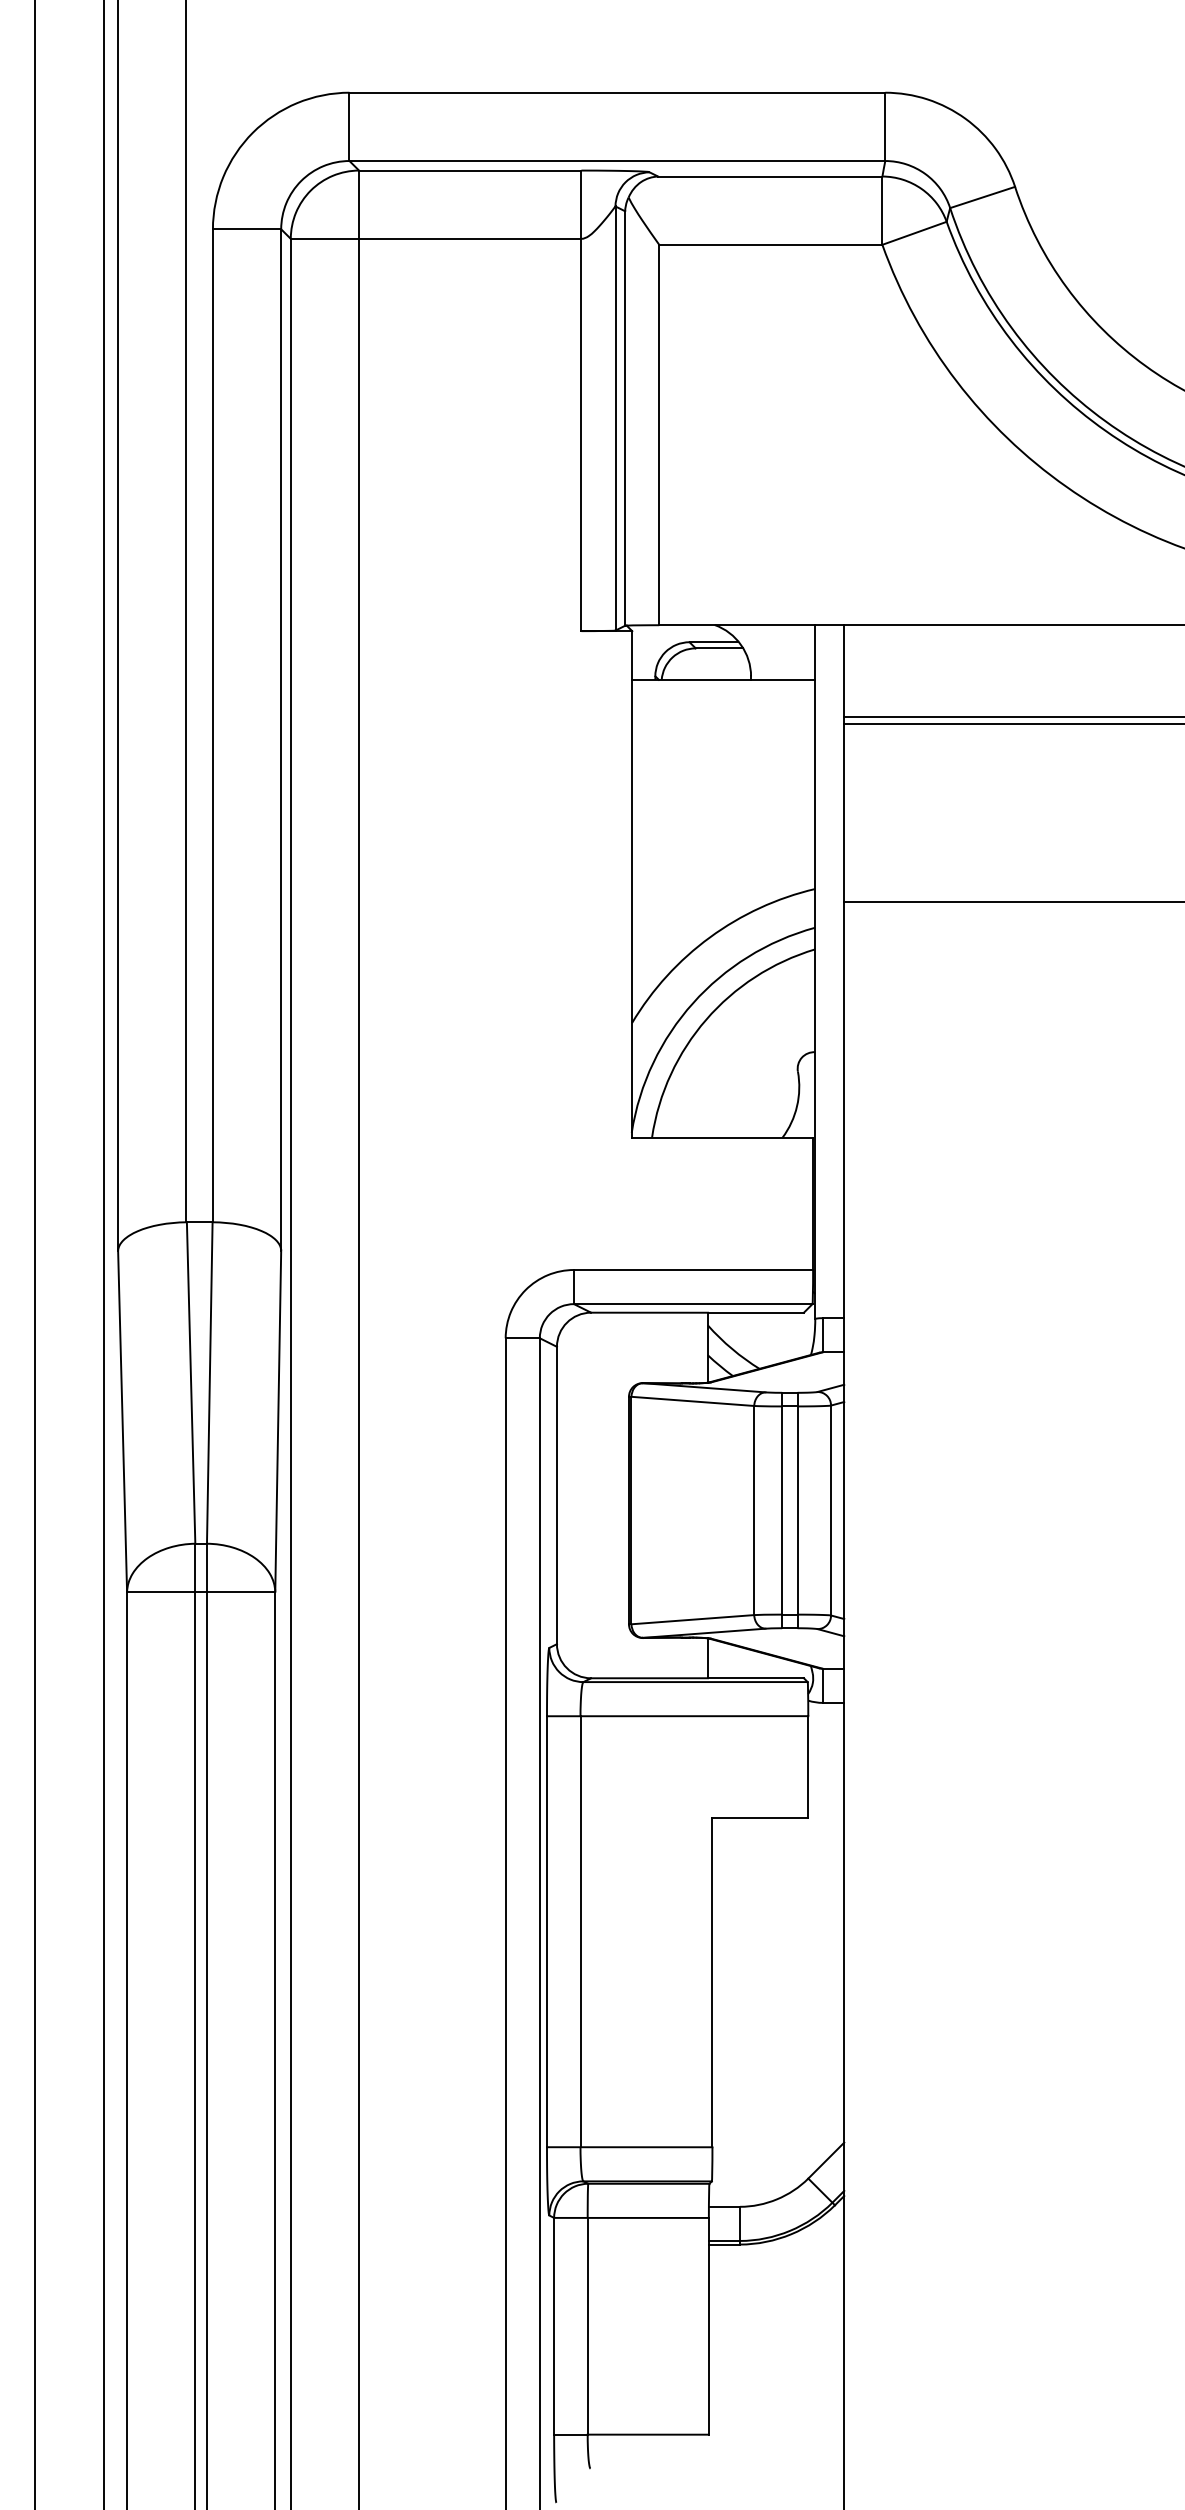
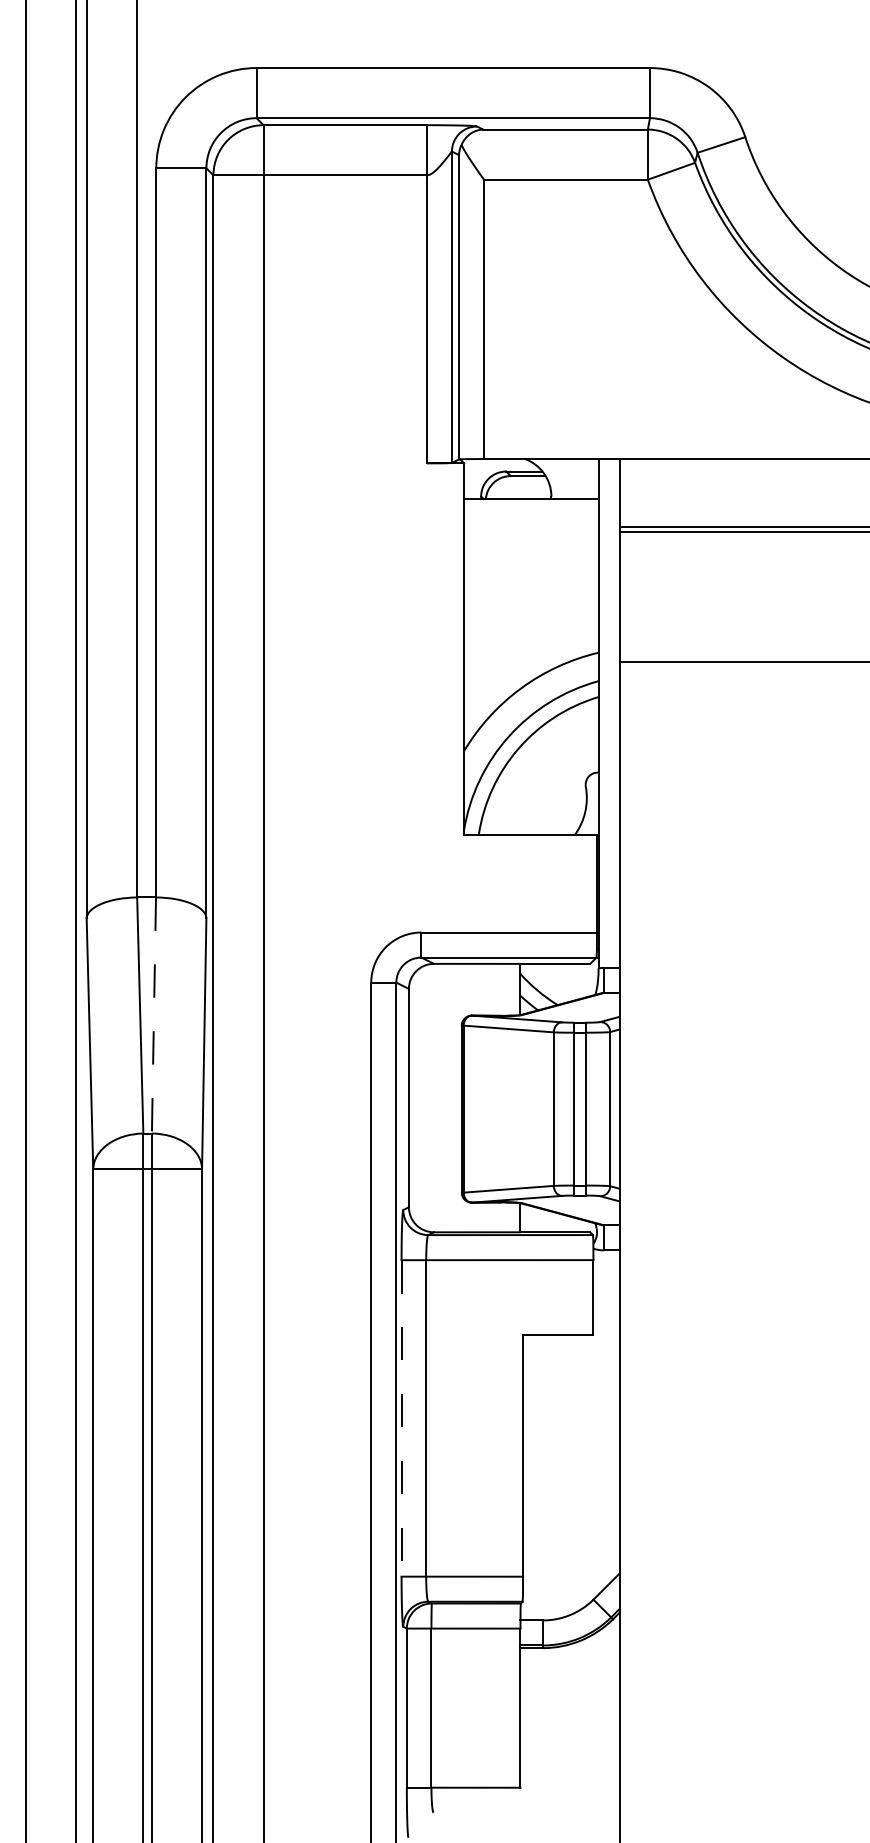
line: (209, 1383) -> (153, 1015), solid -> dashed
line: (546, 1932) -> (401, 1418), solid -> dashed

